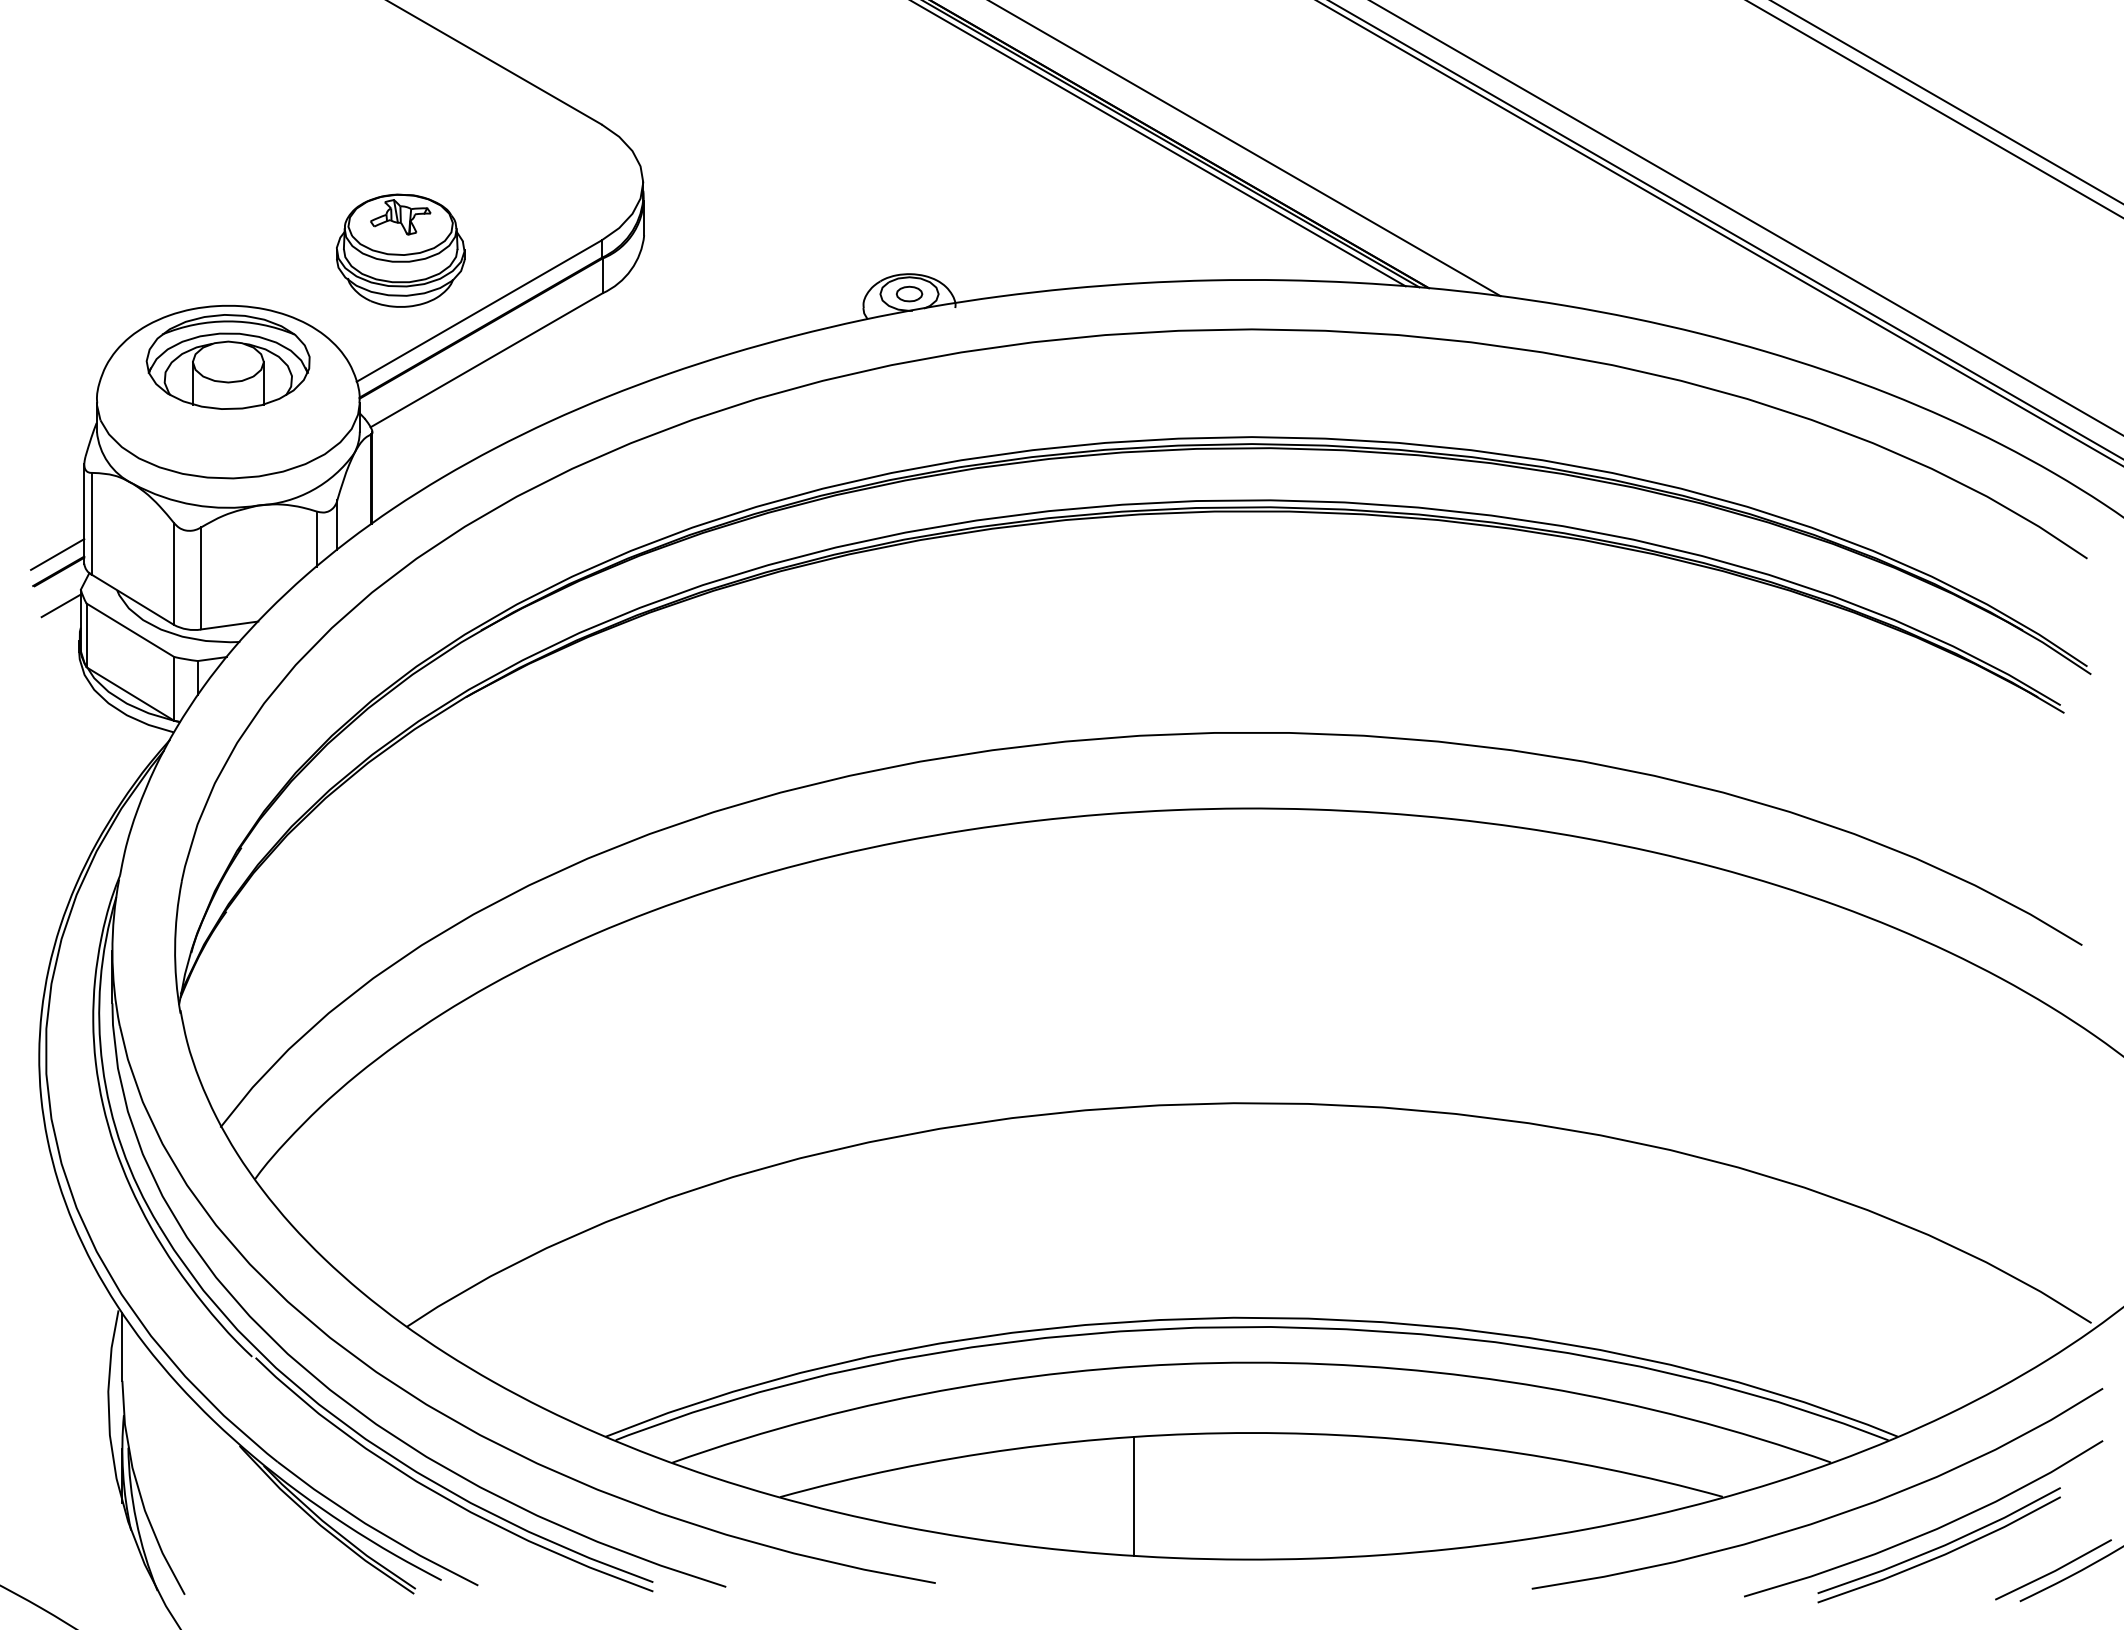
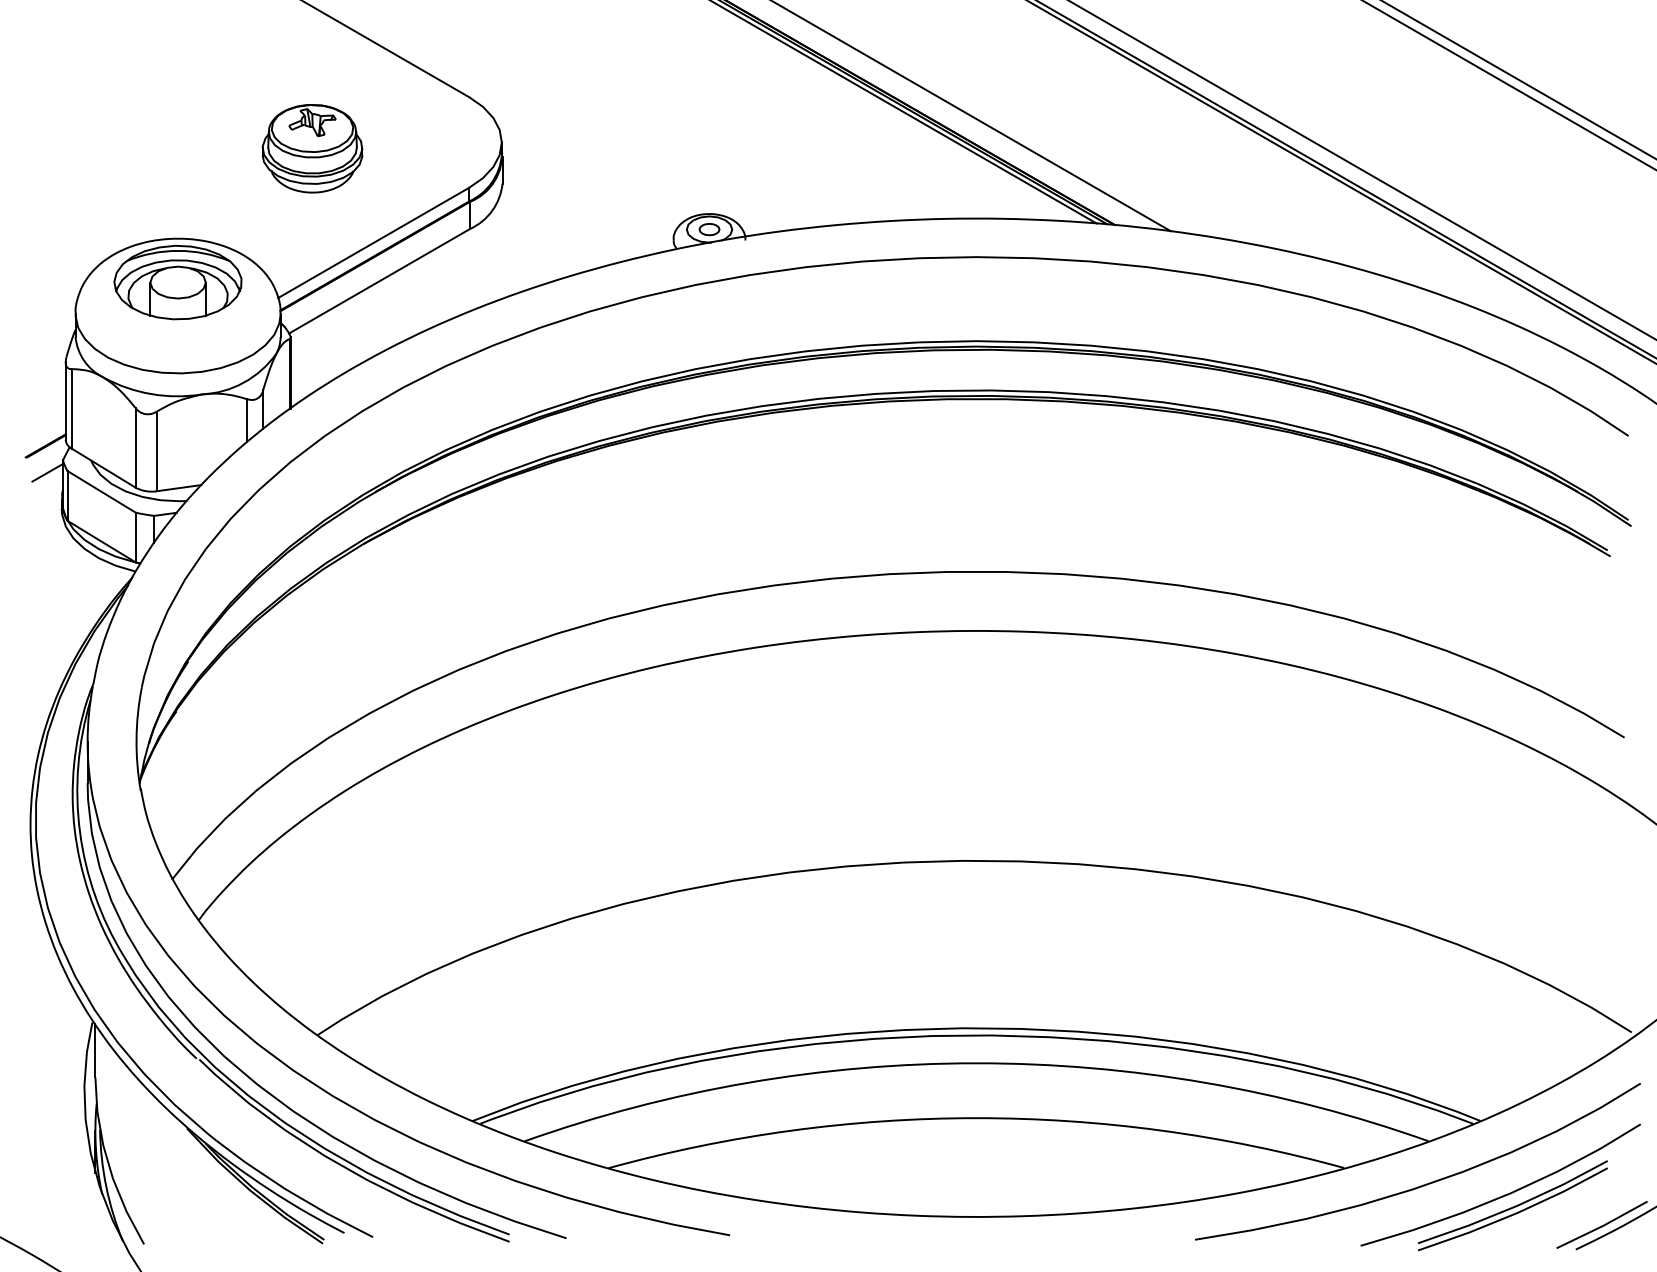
part: (400, 250) -> (312, 148), moved
line: (57, 554) -> (44, 432), removed
line: (1135, 1496) -> (885, 1167), removed

